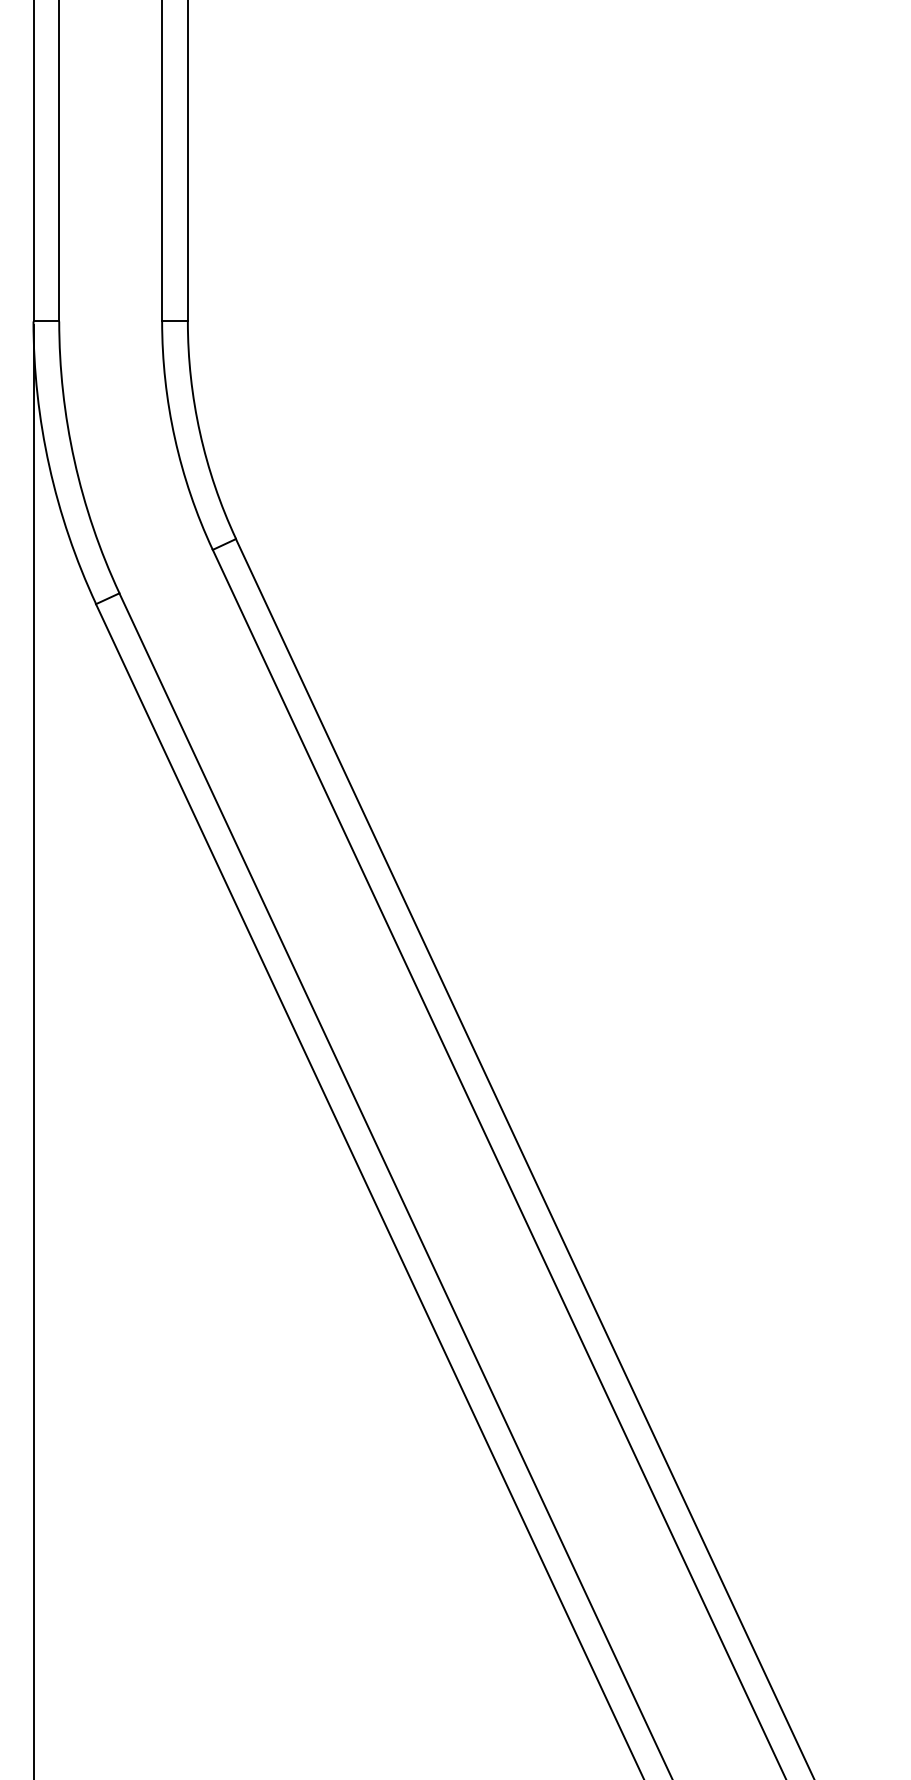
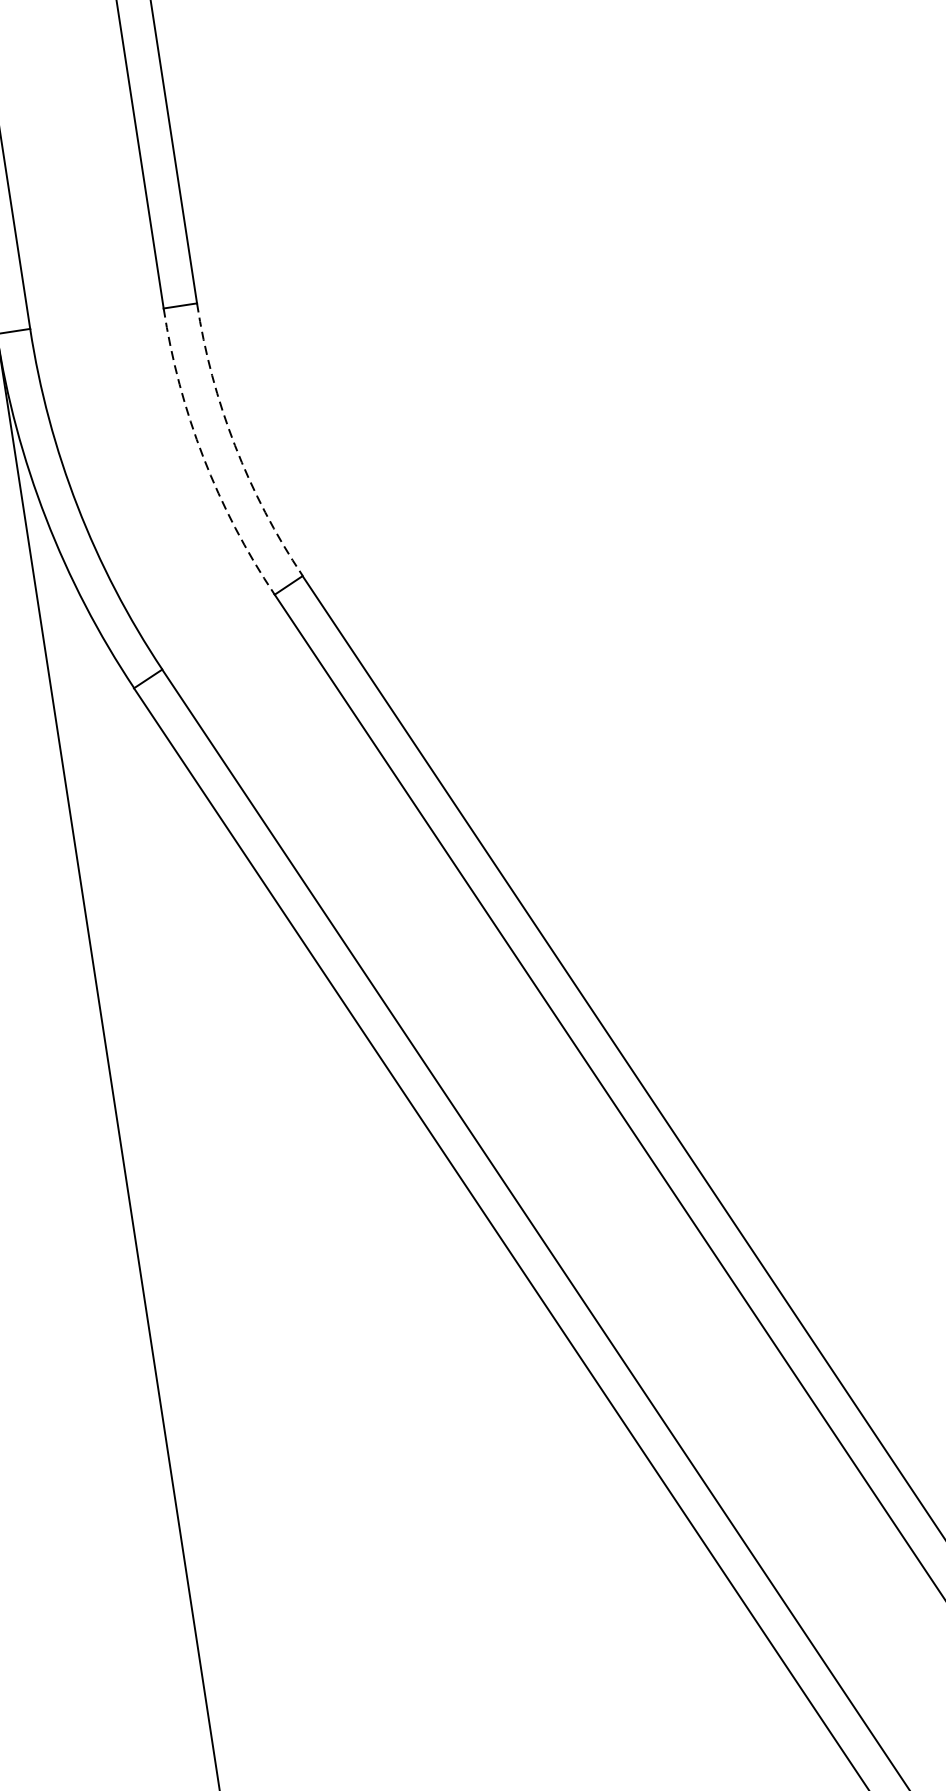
arc: (200, 432) -> (235, 444), solid -> dashed
arc: (174, 438) -> (202, 457), solid -> dashed

